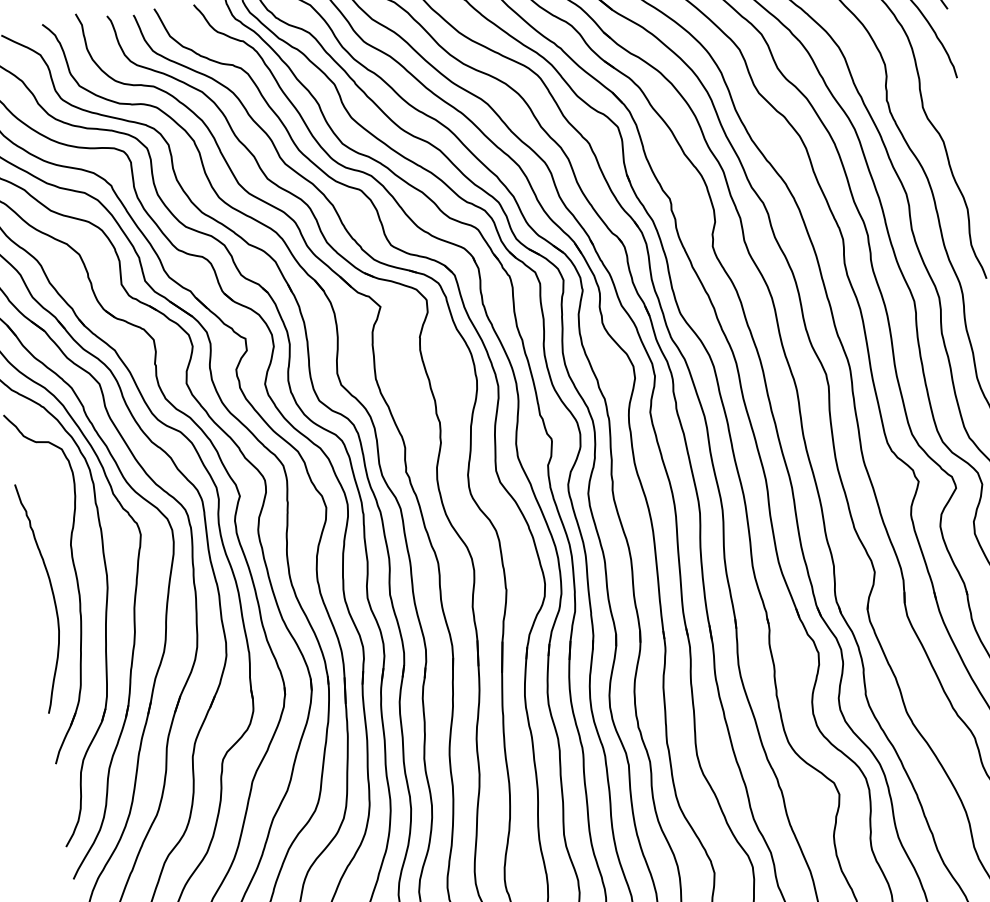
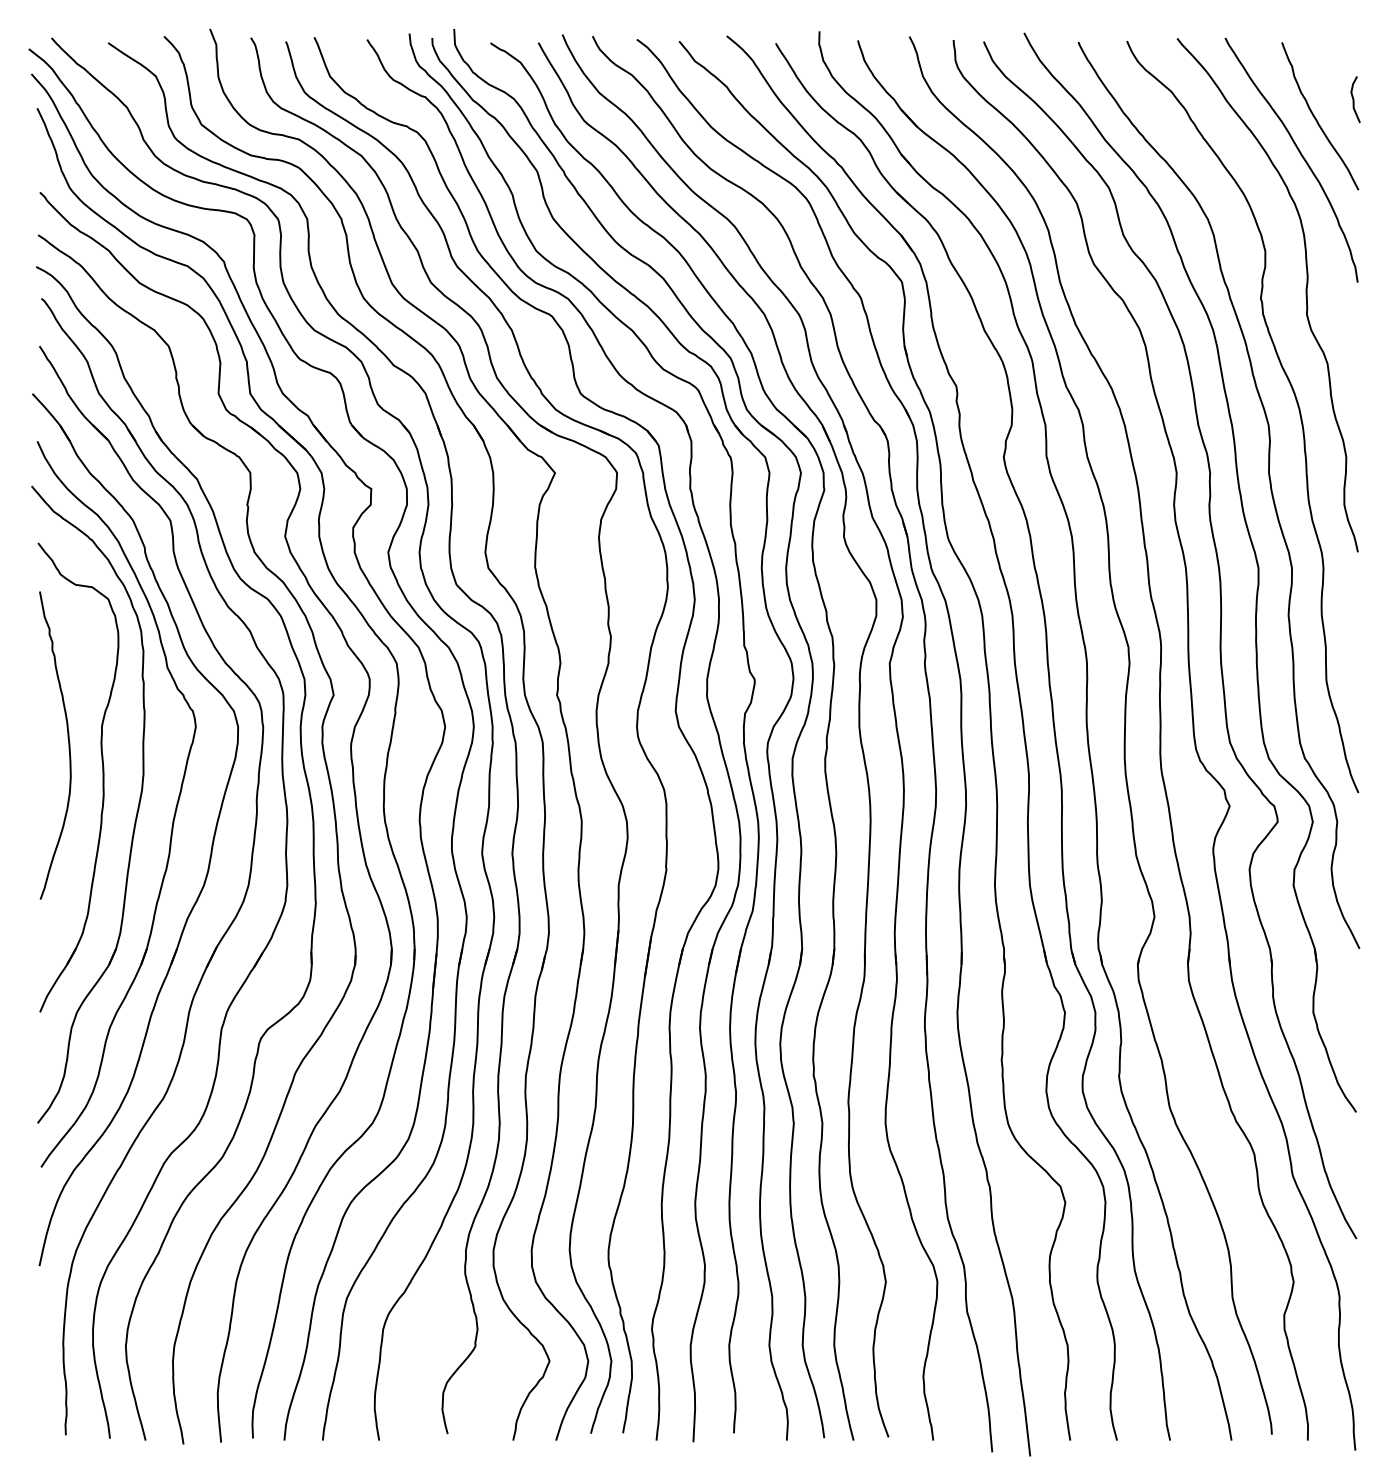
curve: (52, 595) -> (68, 745), moved

